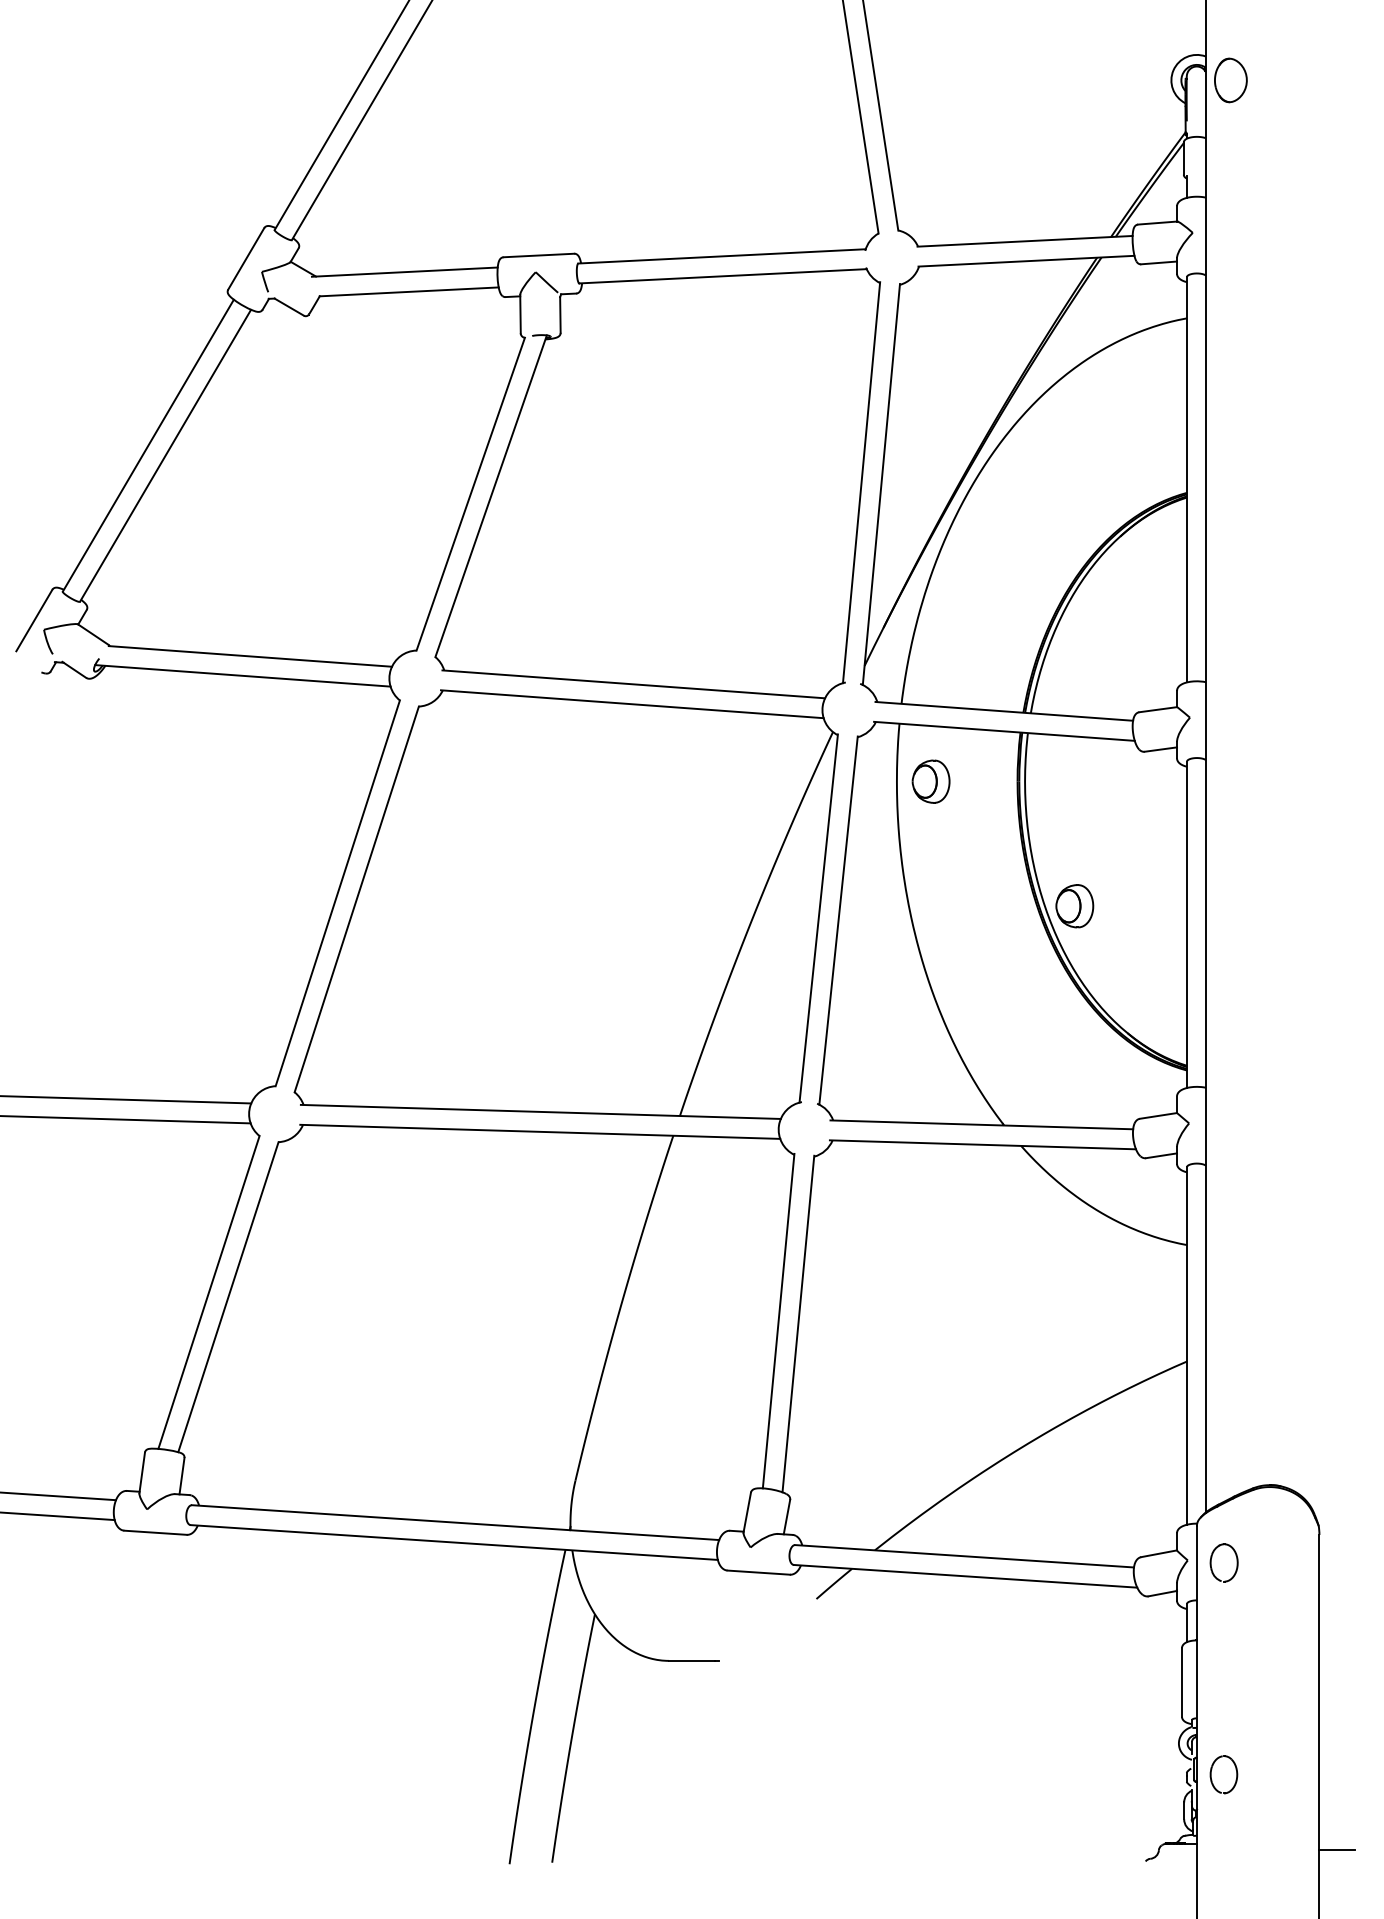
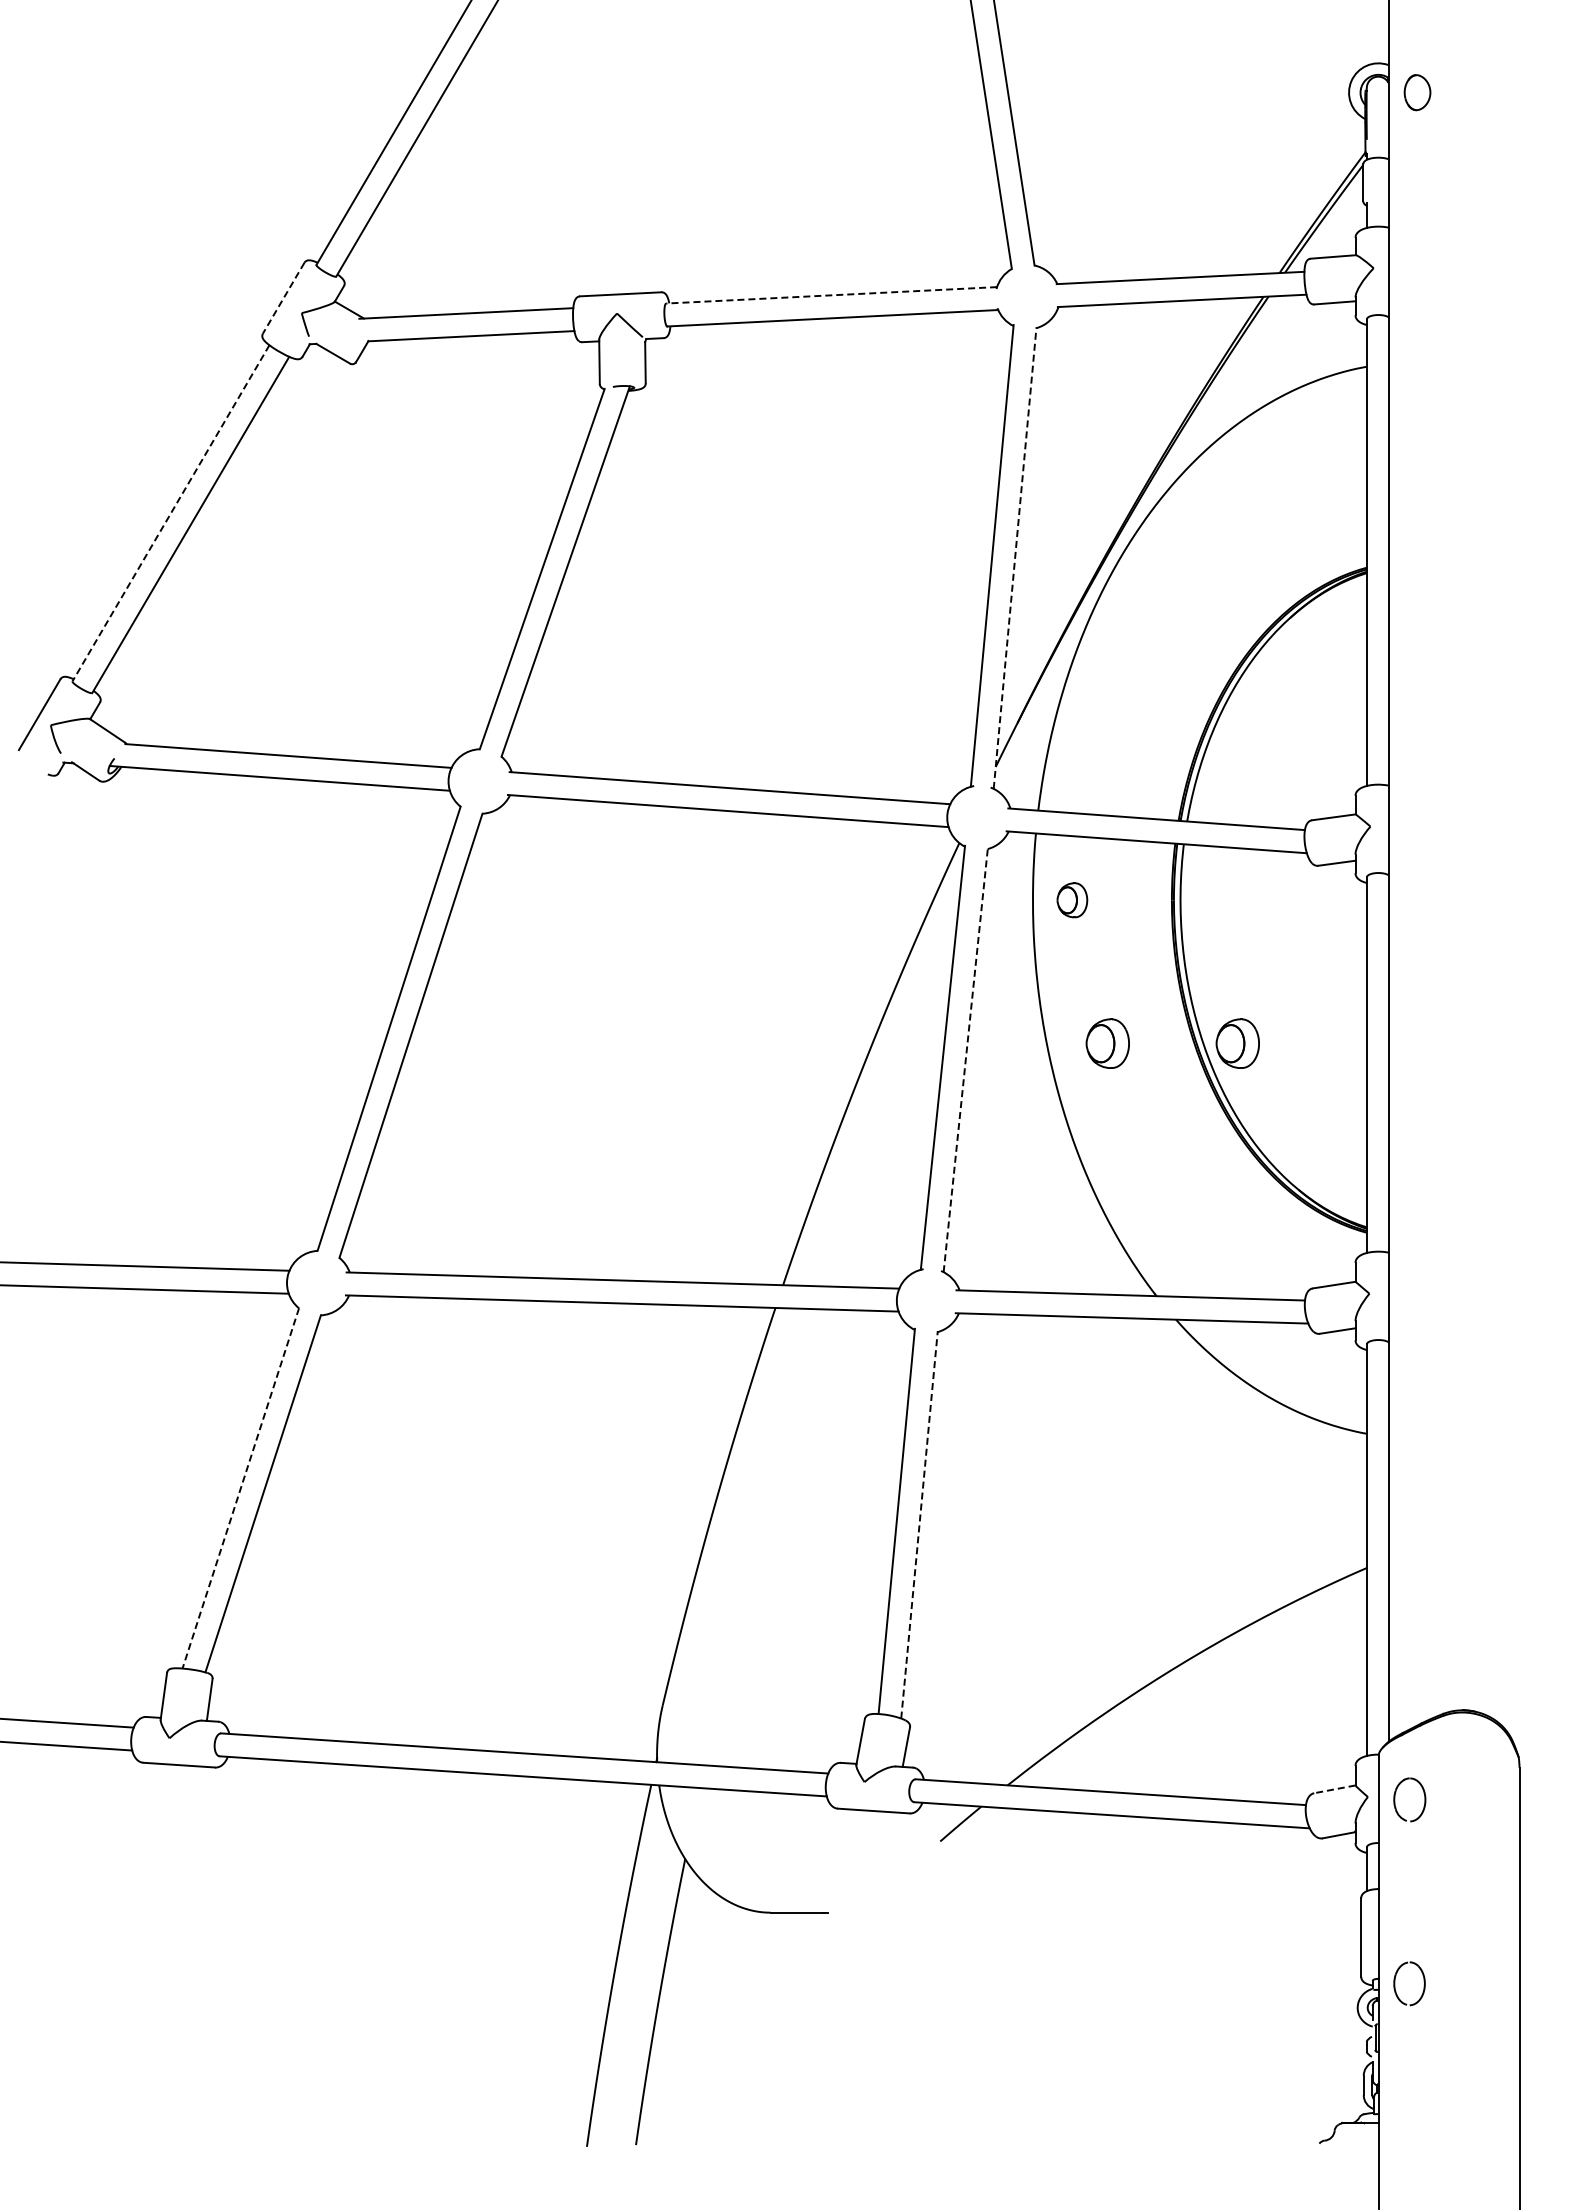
part: (1230, 80) -> (1417, 92), size x0.7
line: (721, 256) -> (831, 295), solid -> dashed
line: (246, 259) -> (283, 298), solid -> dashed
line: (147, 445) -> (170, 513), solid -> dashed
line: (881, 484) -> (1015, 558), solid -> dashed
part: (931, 781) -> (1072, 900), size x0.7
part: (961, 906) -> (1107, 1043), added
line: (838, 919) -> (965, 1059), solid -> dashed
line: (208, 1292) -> (240, 1488), solid -> dashed
line: (798, 1323) -> (919, 1524), solid -> dashed
line: (1158, 1553) -> (1334, 1789), solid -> dashed
part: (1211, 1774) -> (1395, 1983), moved
line: (1336, 1849) -> (1539, 2129), removed

